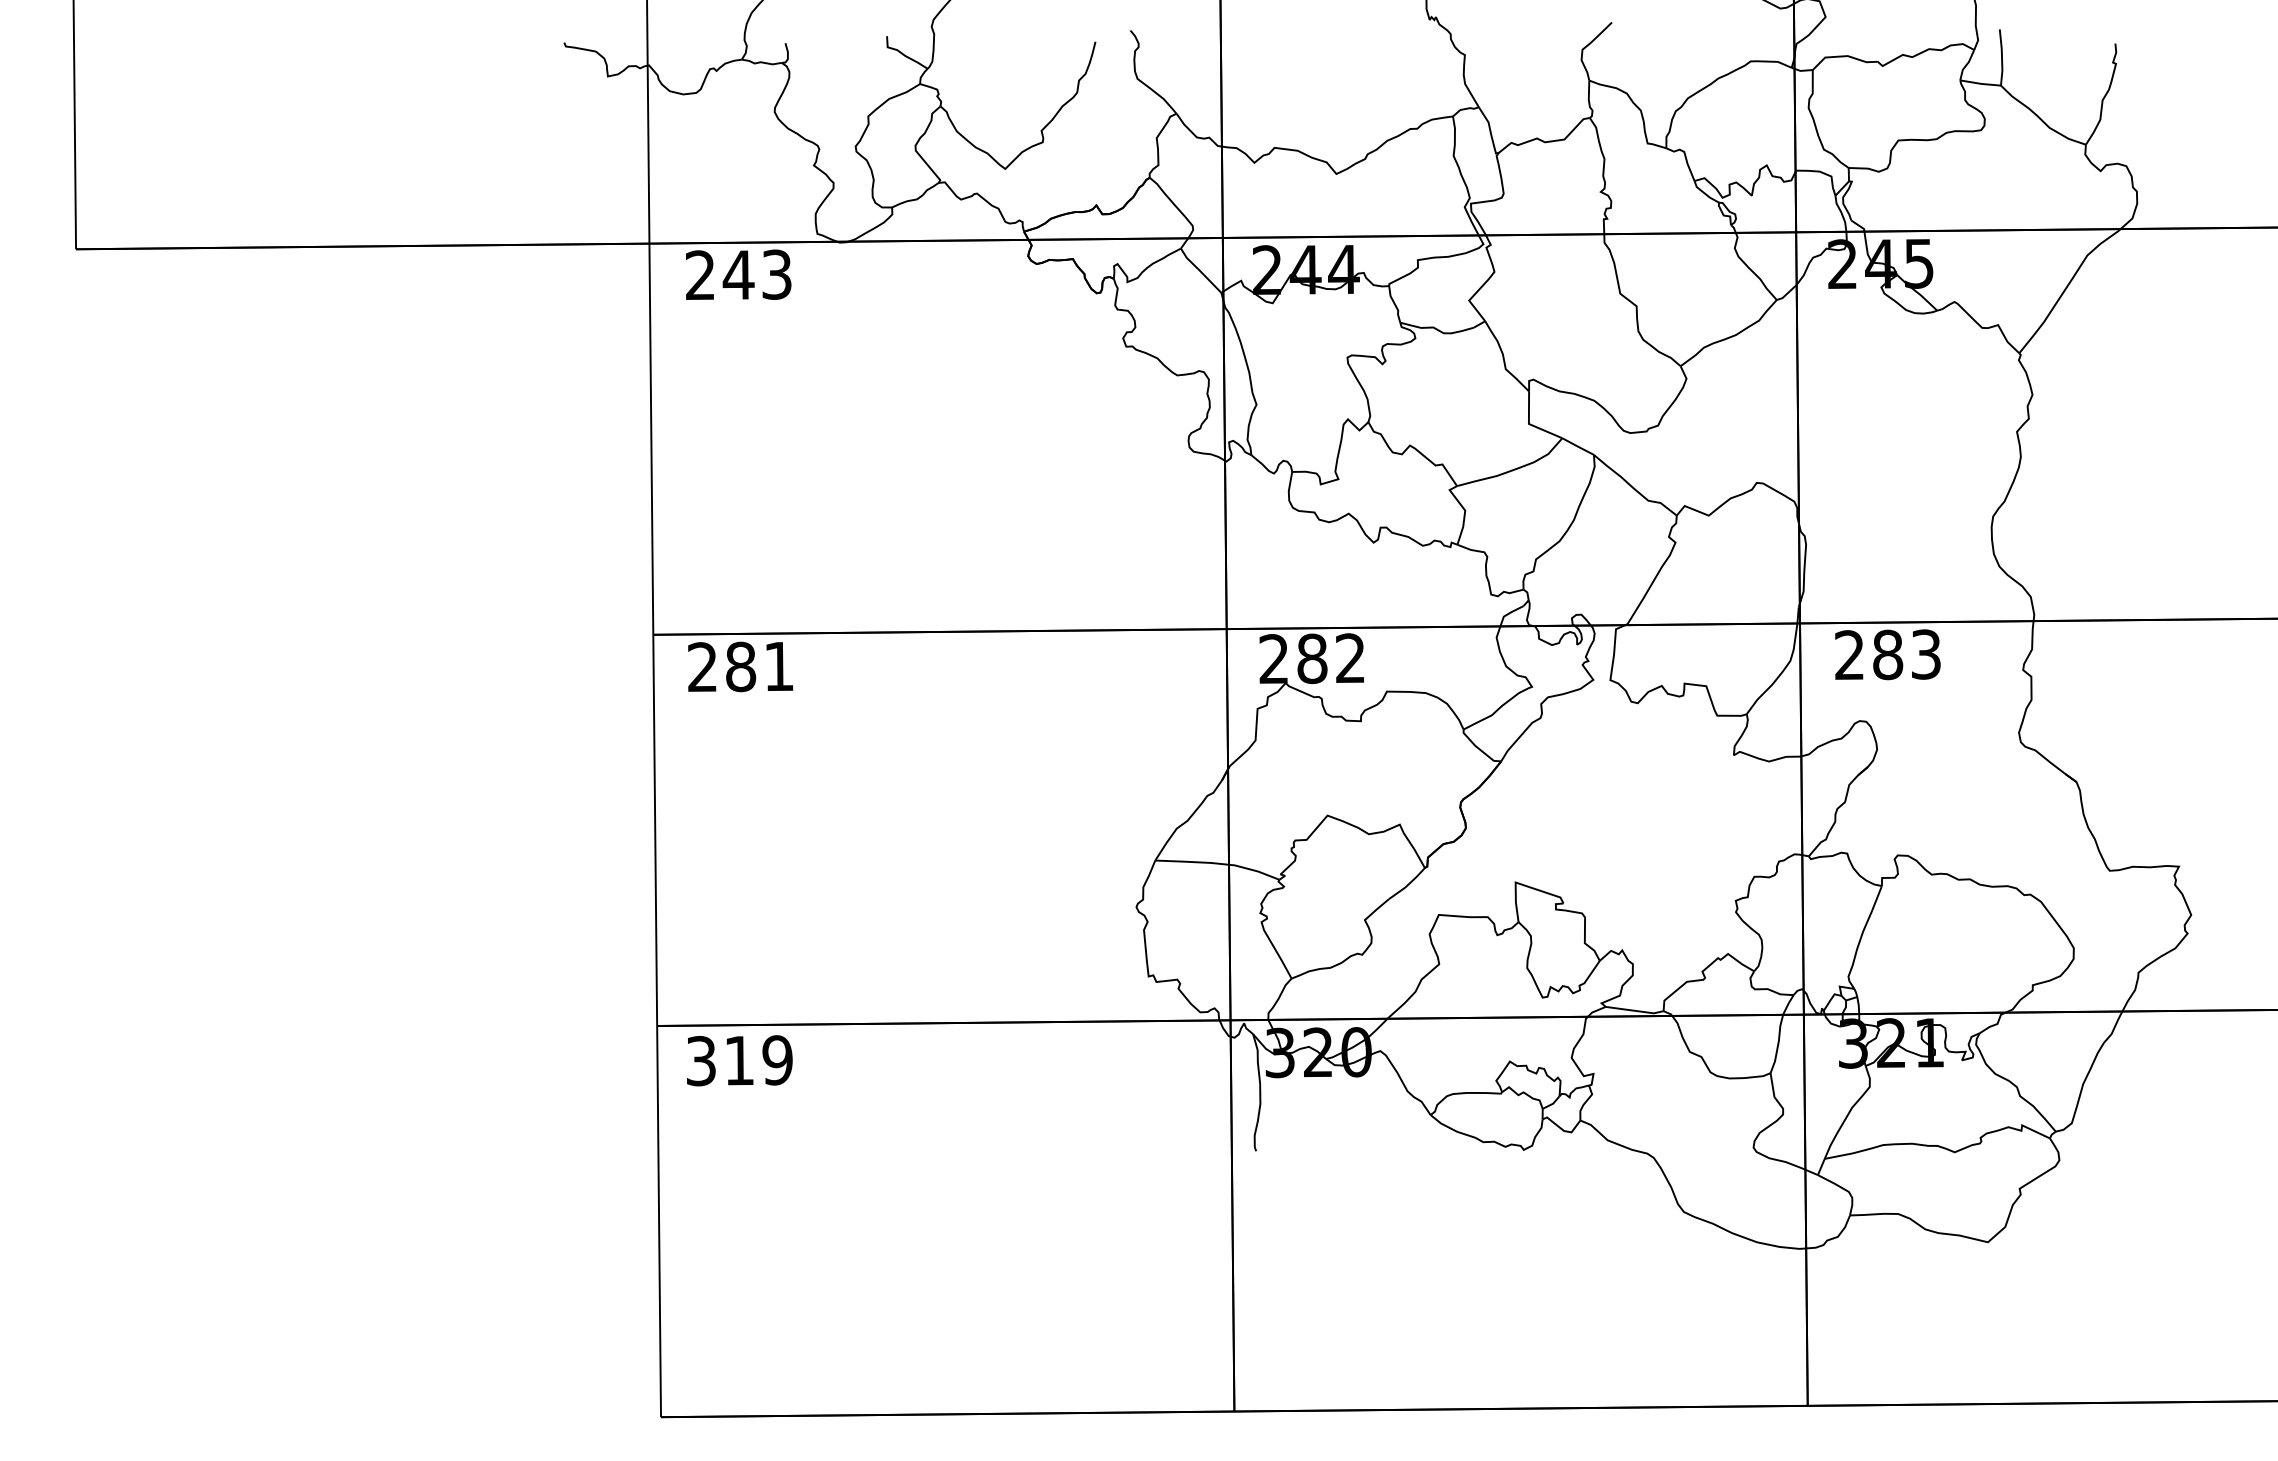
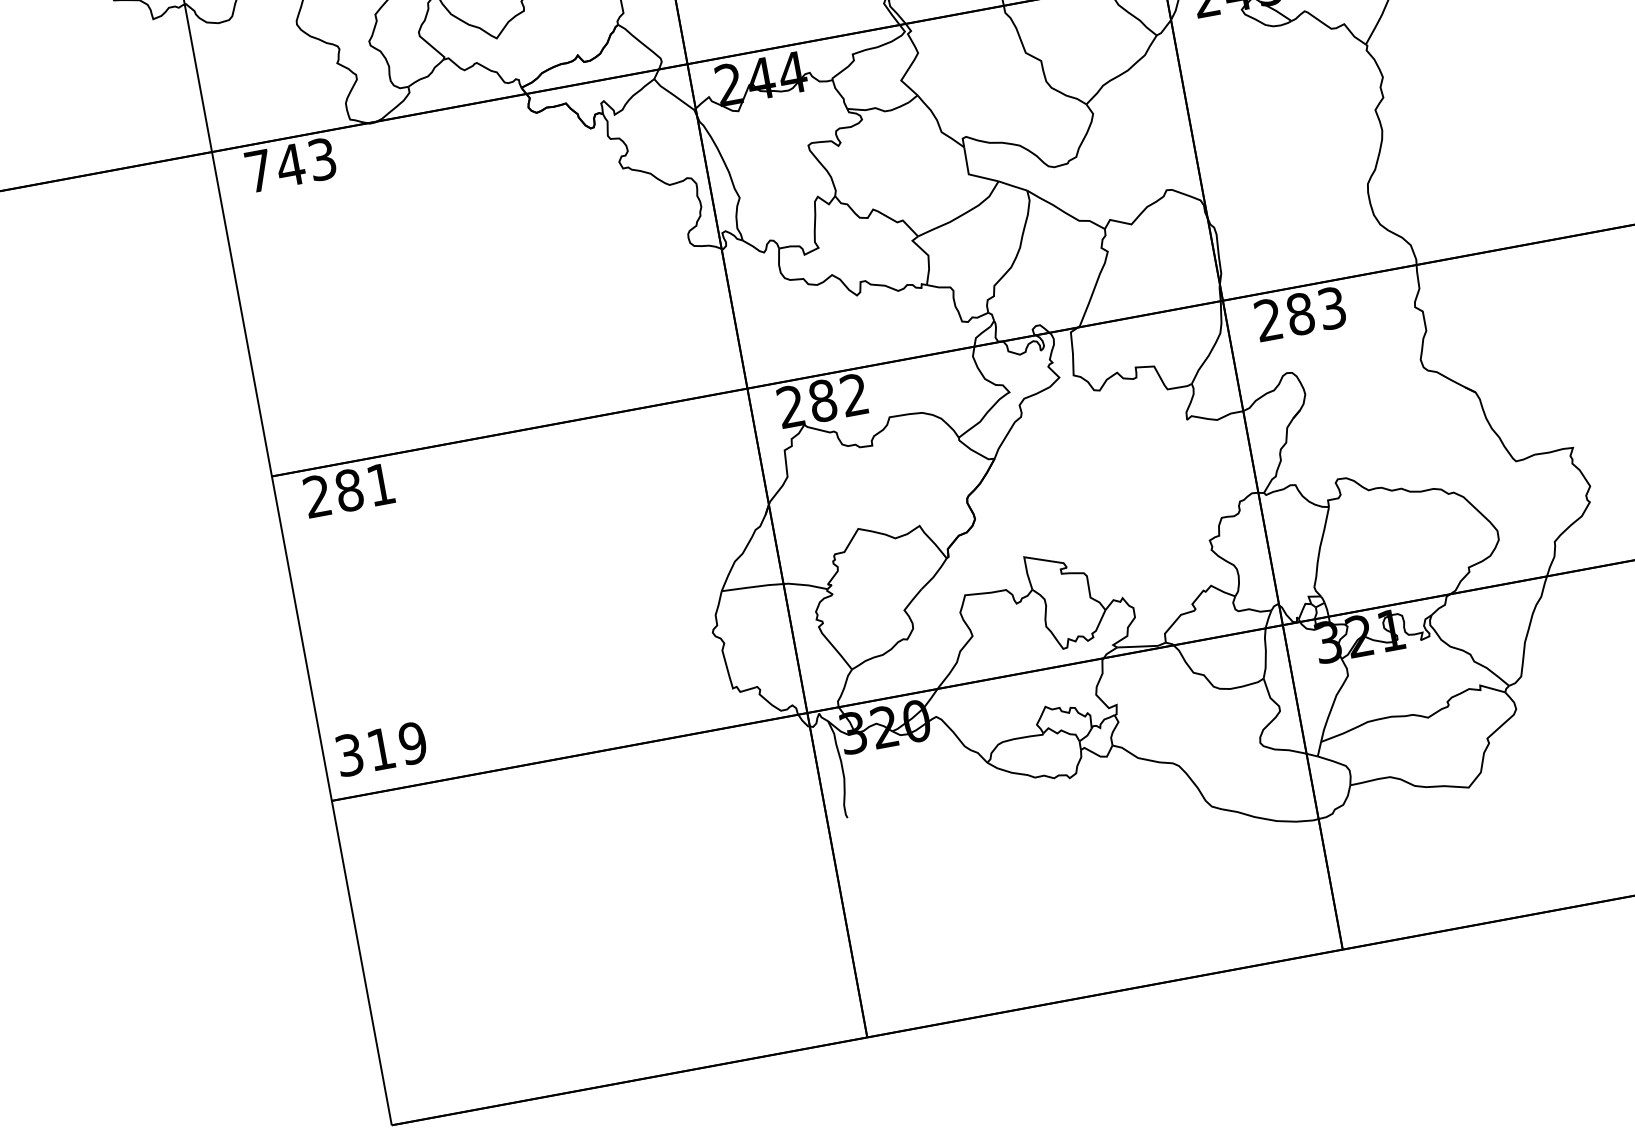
text: (700, 274) -> (258, 170), 243 -> 743
text: (739, 1060) -> (381, 749), moved

